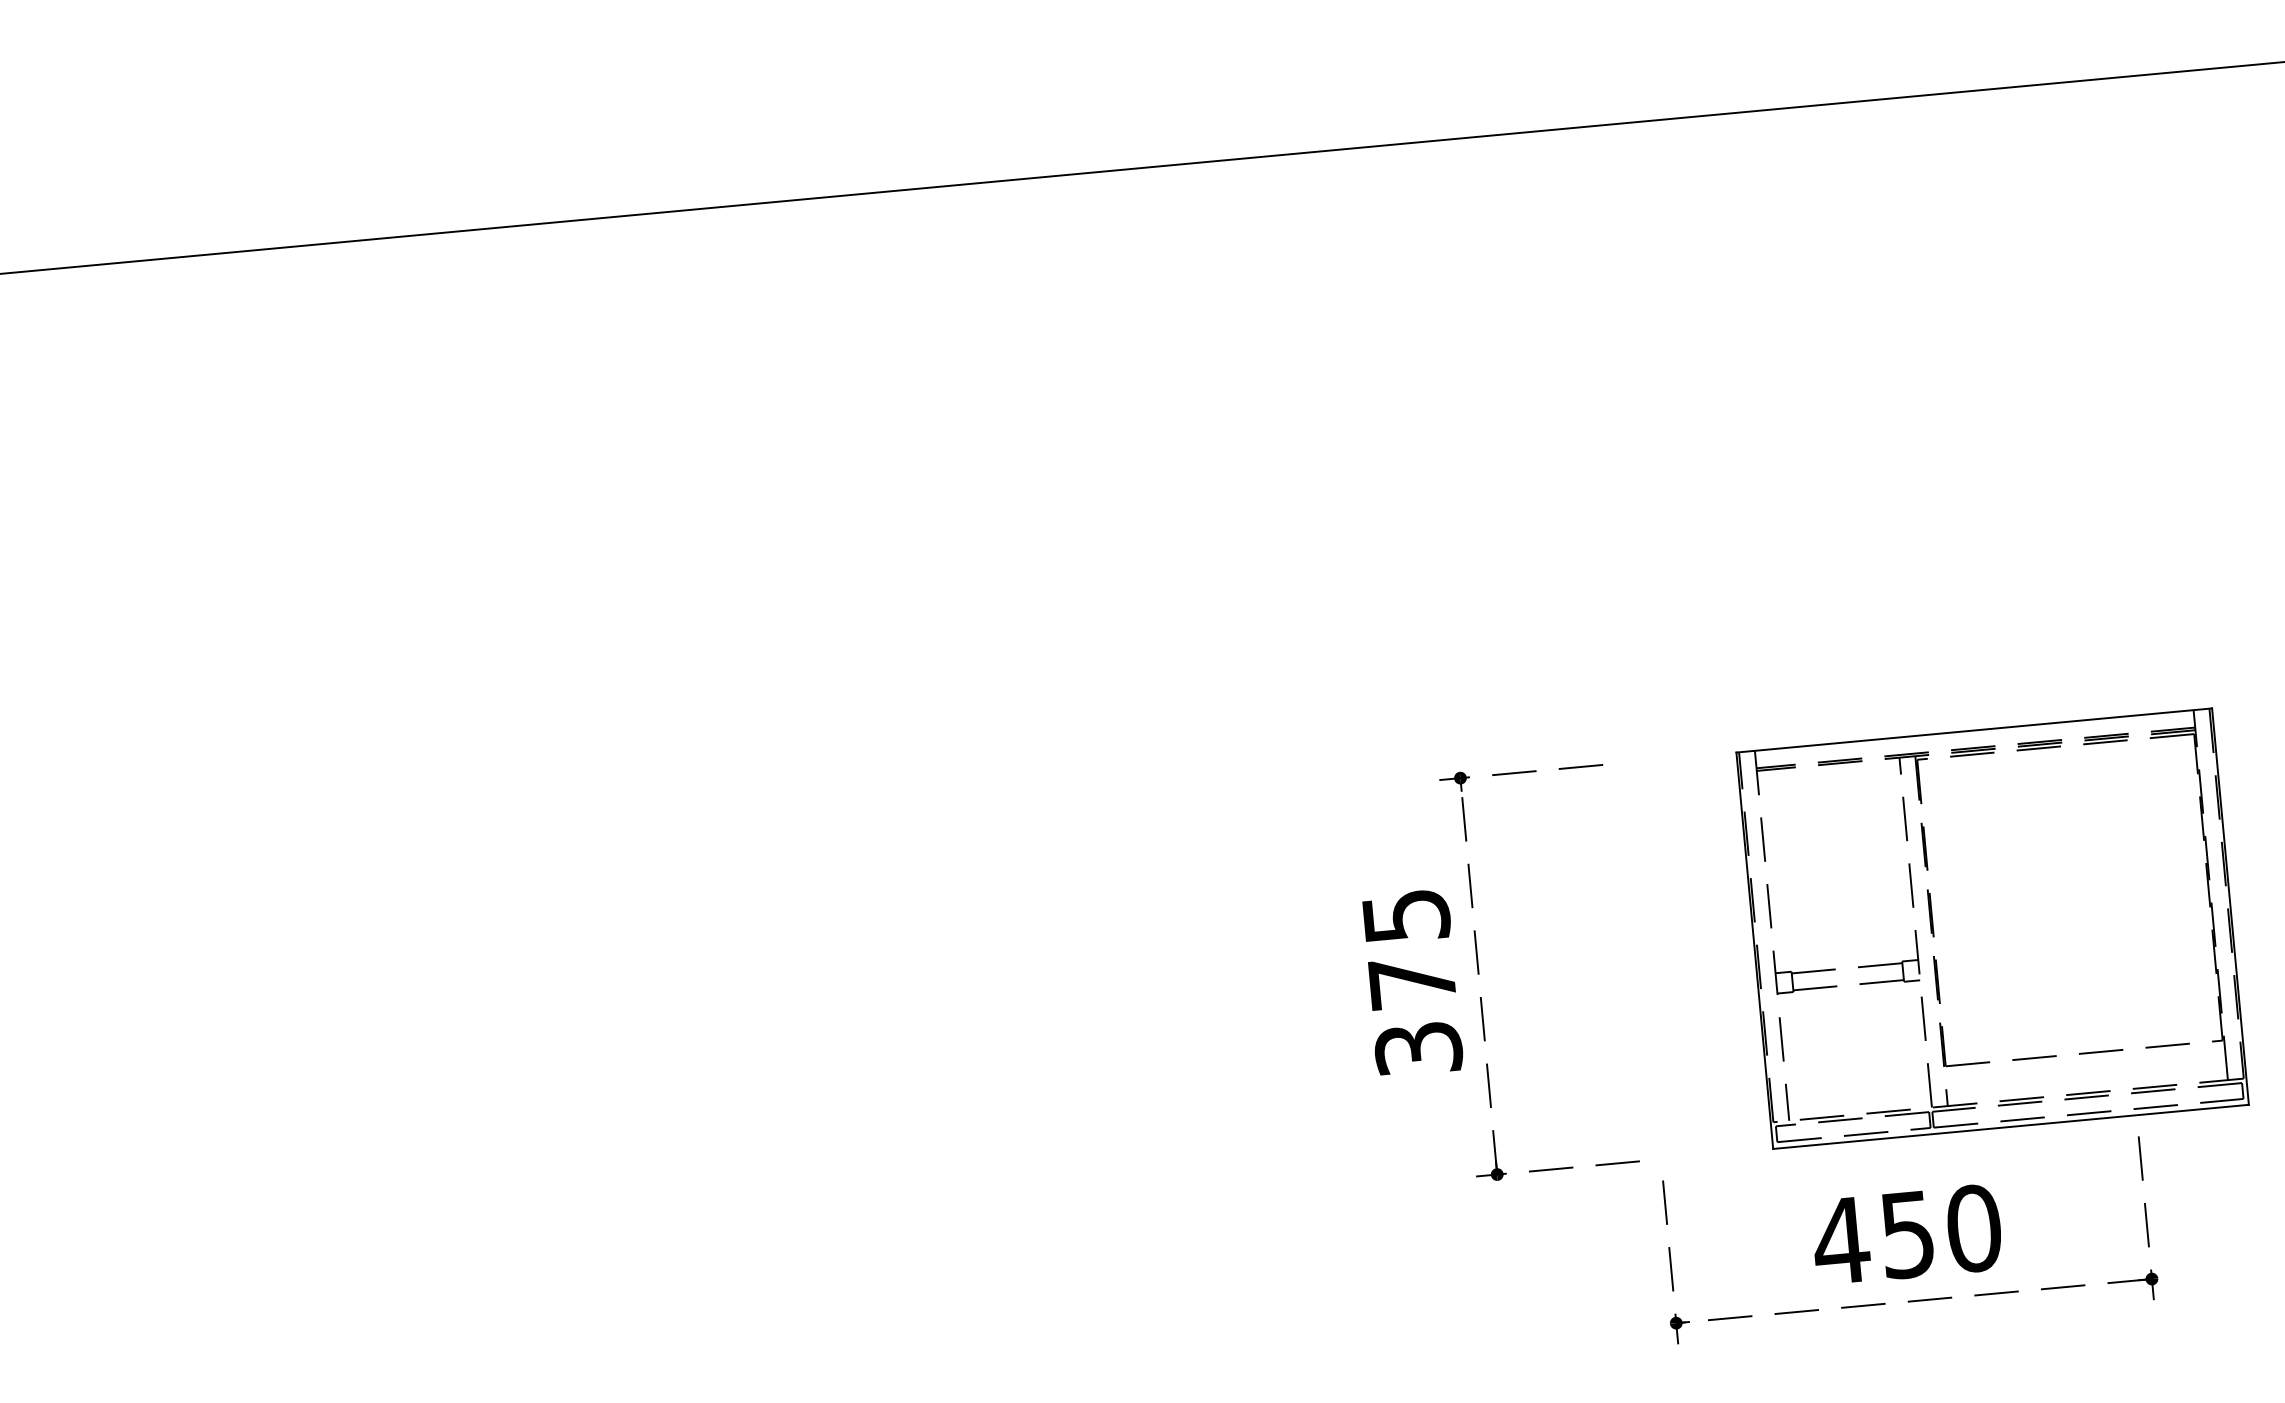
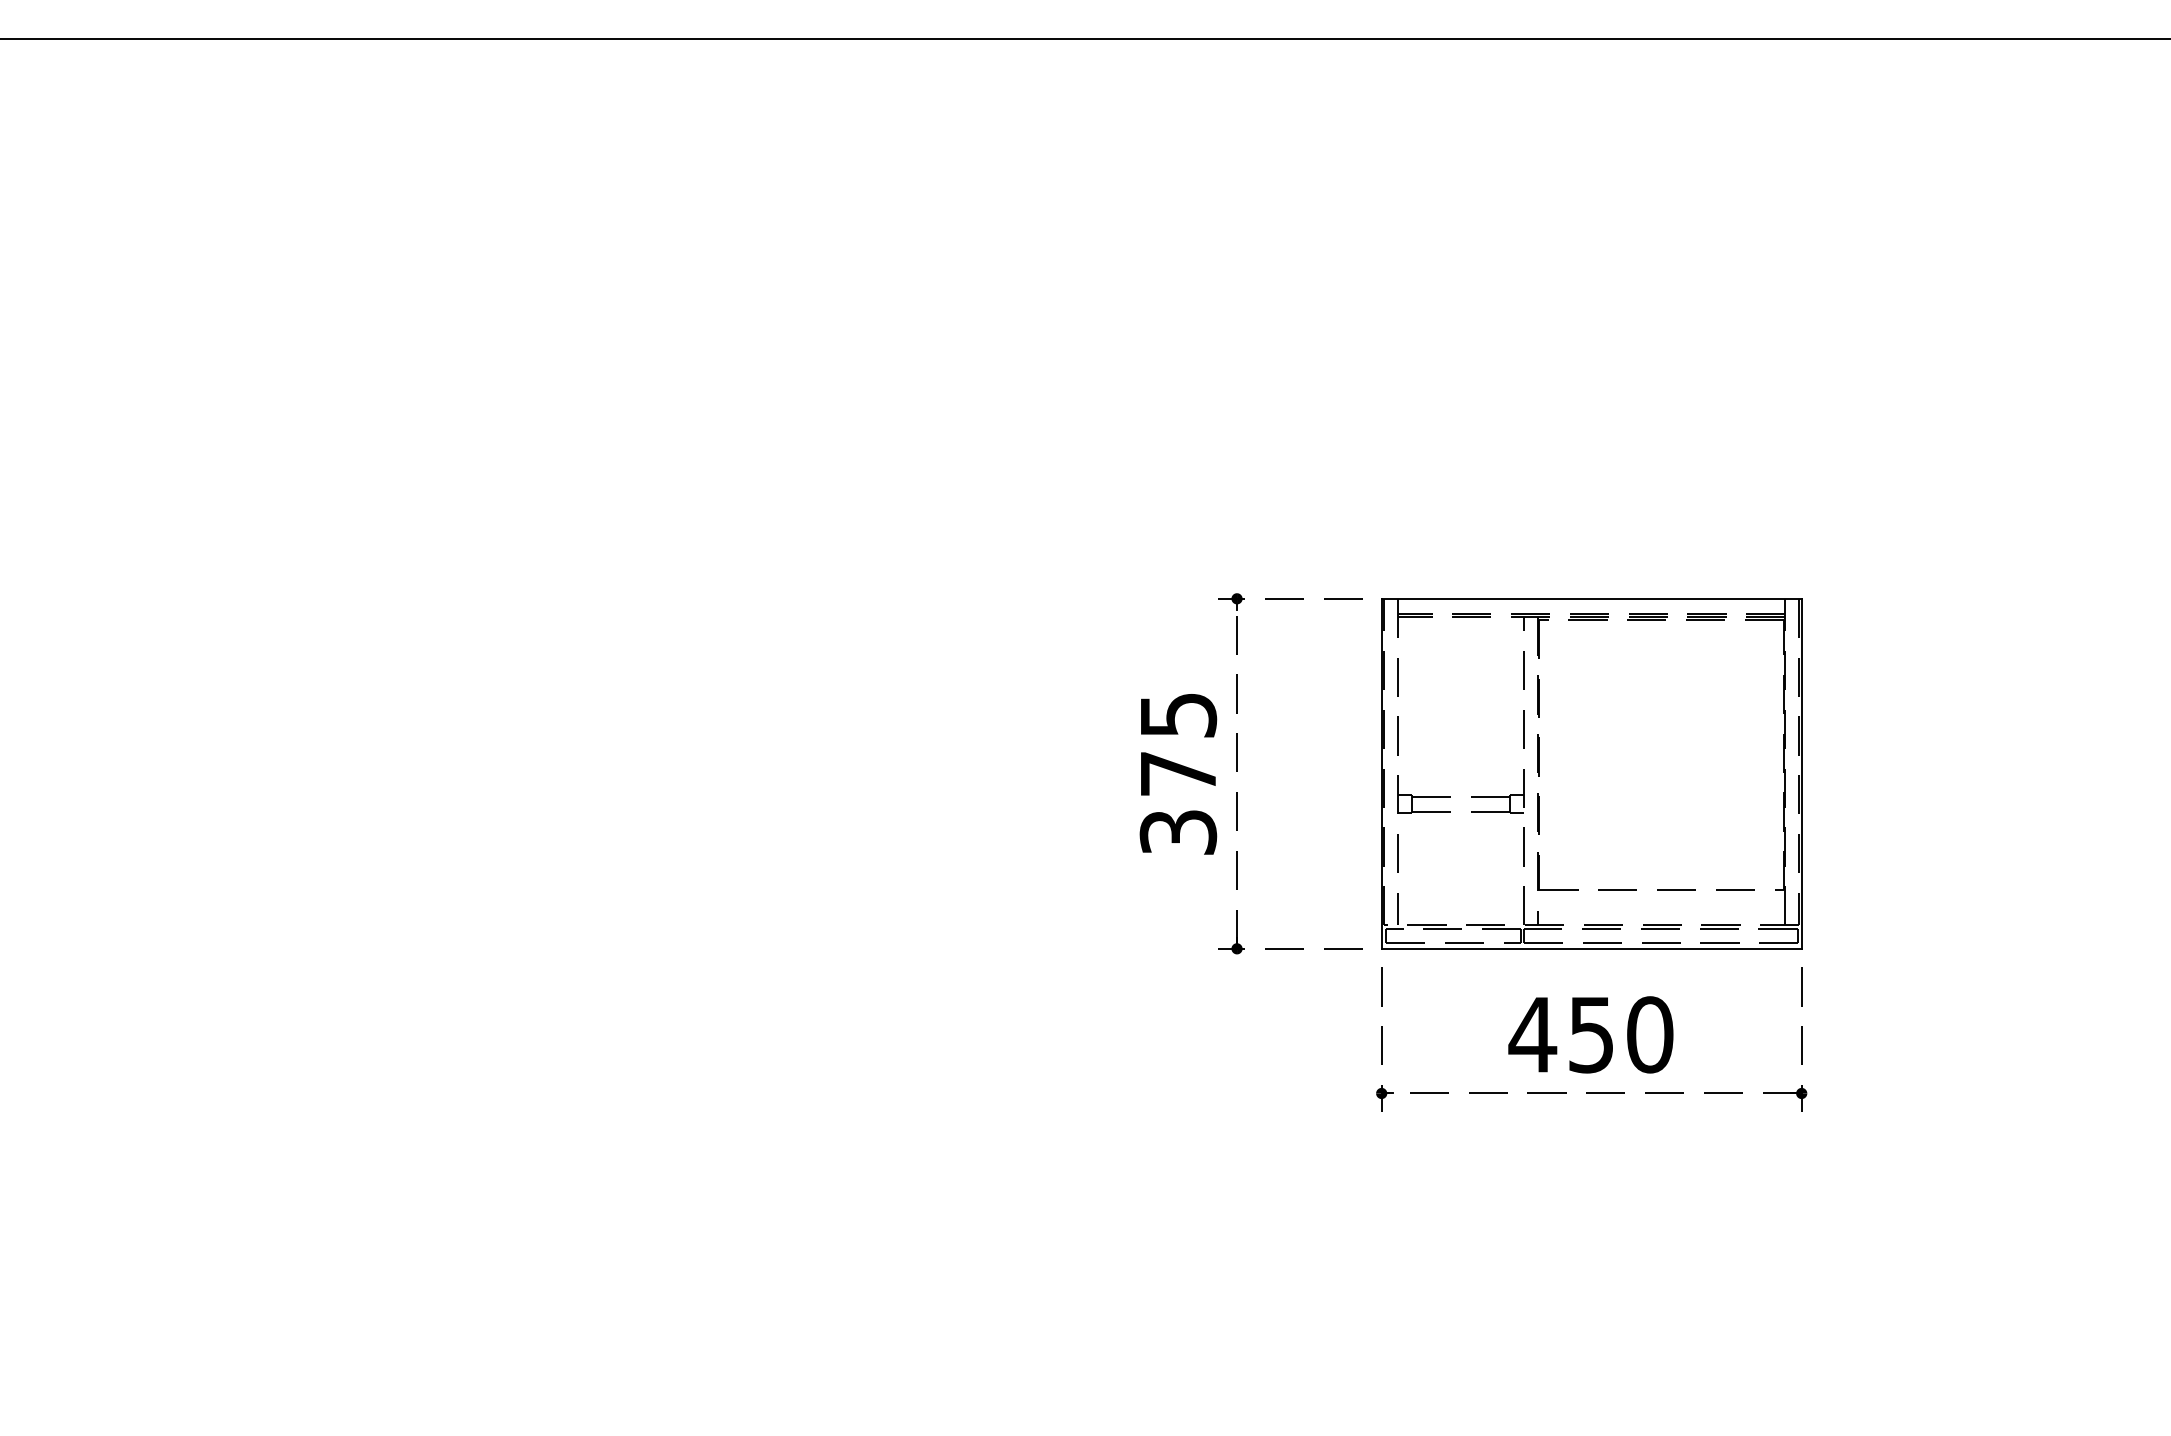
part: (1992, 928) -> (1591, 773), moved

